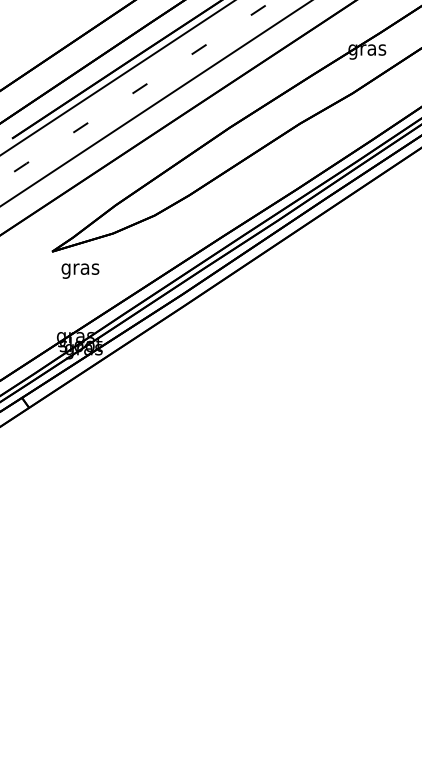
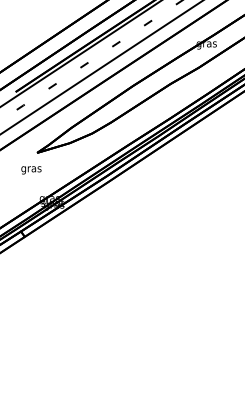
text: (80, 271) -> (31, 170), moved

